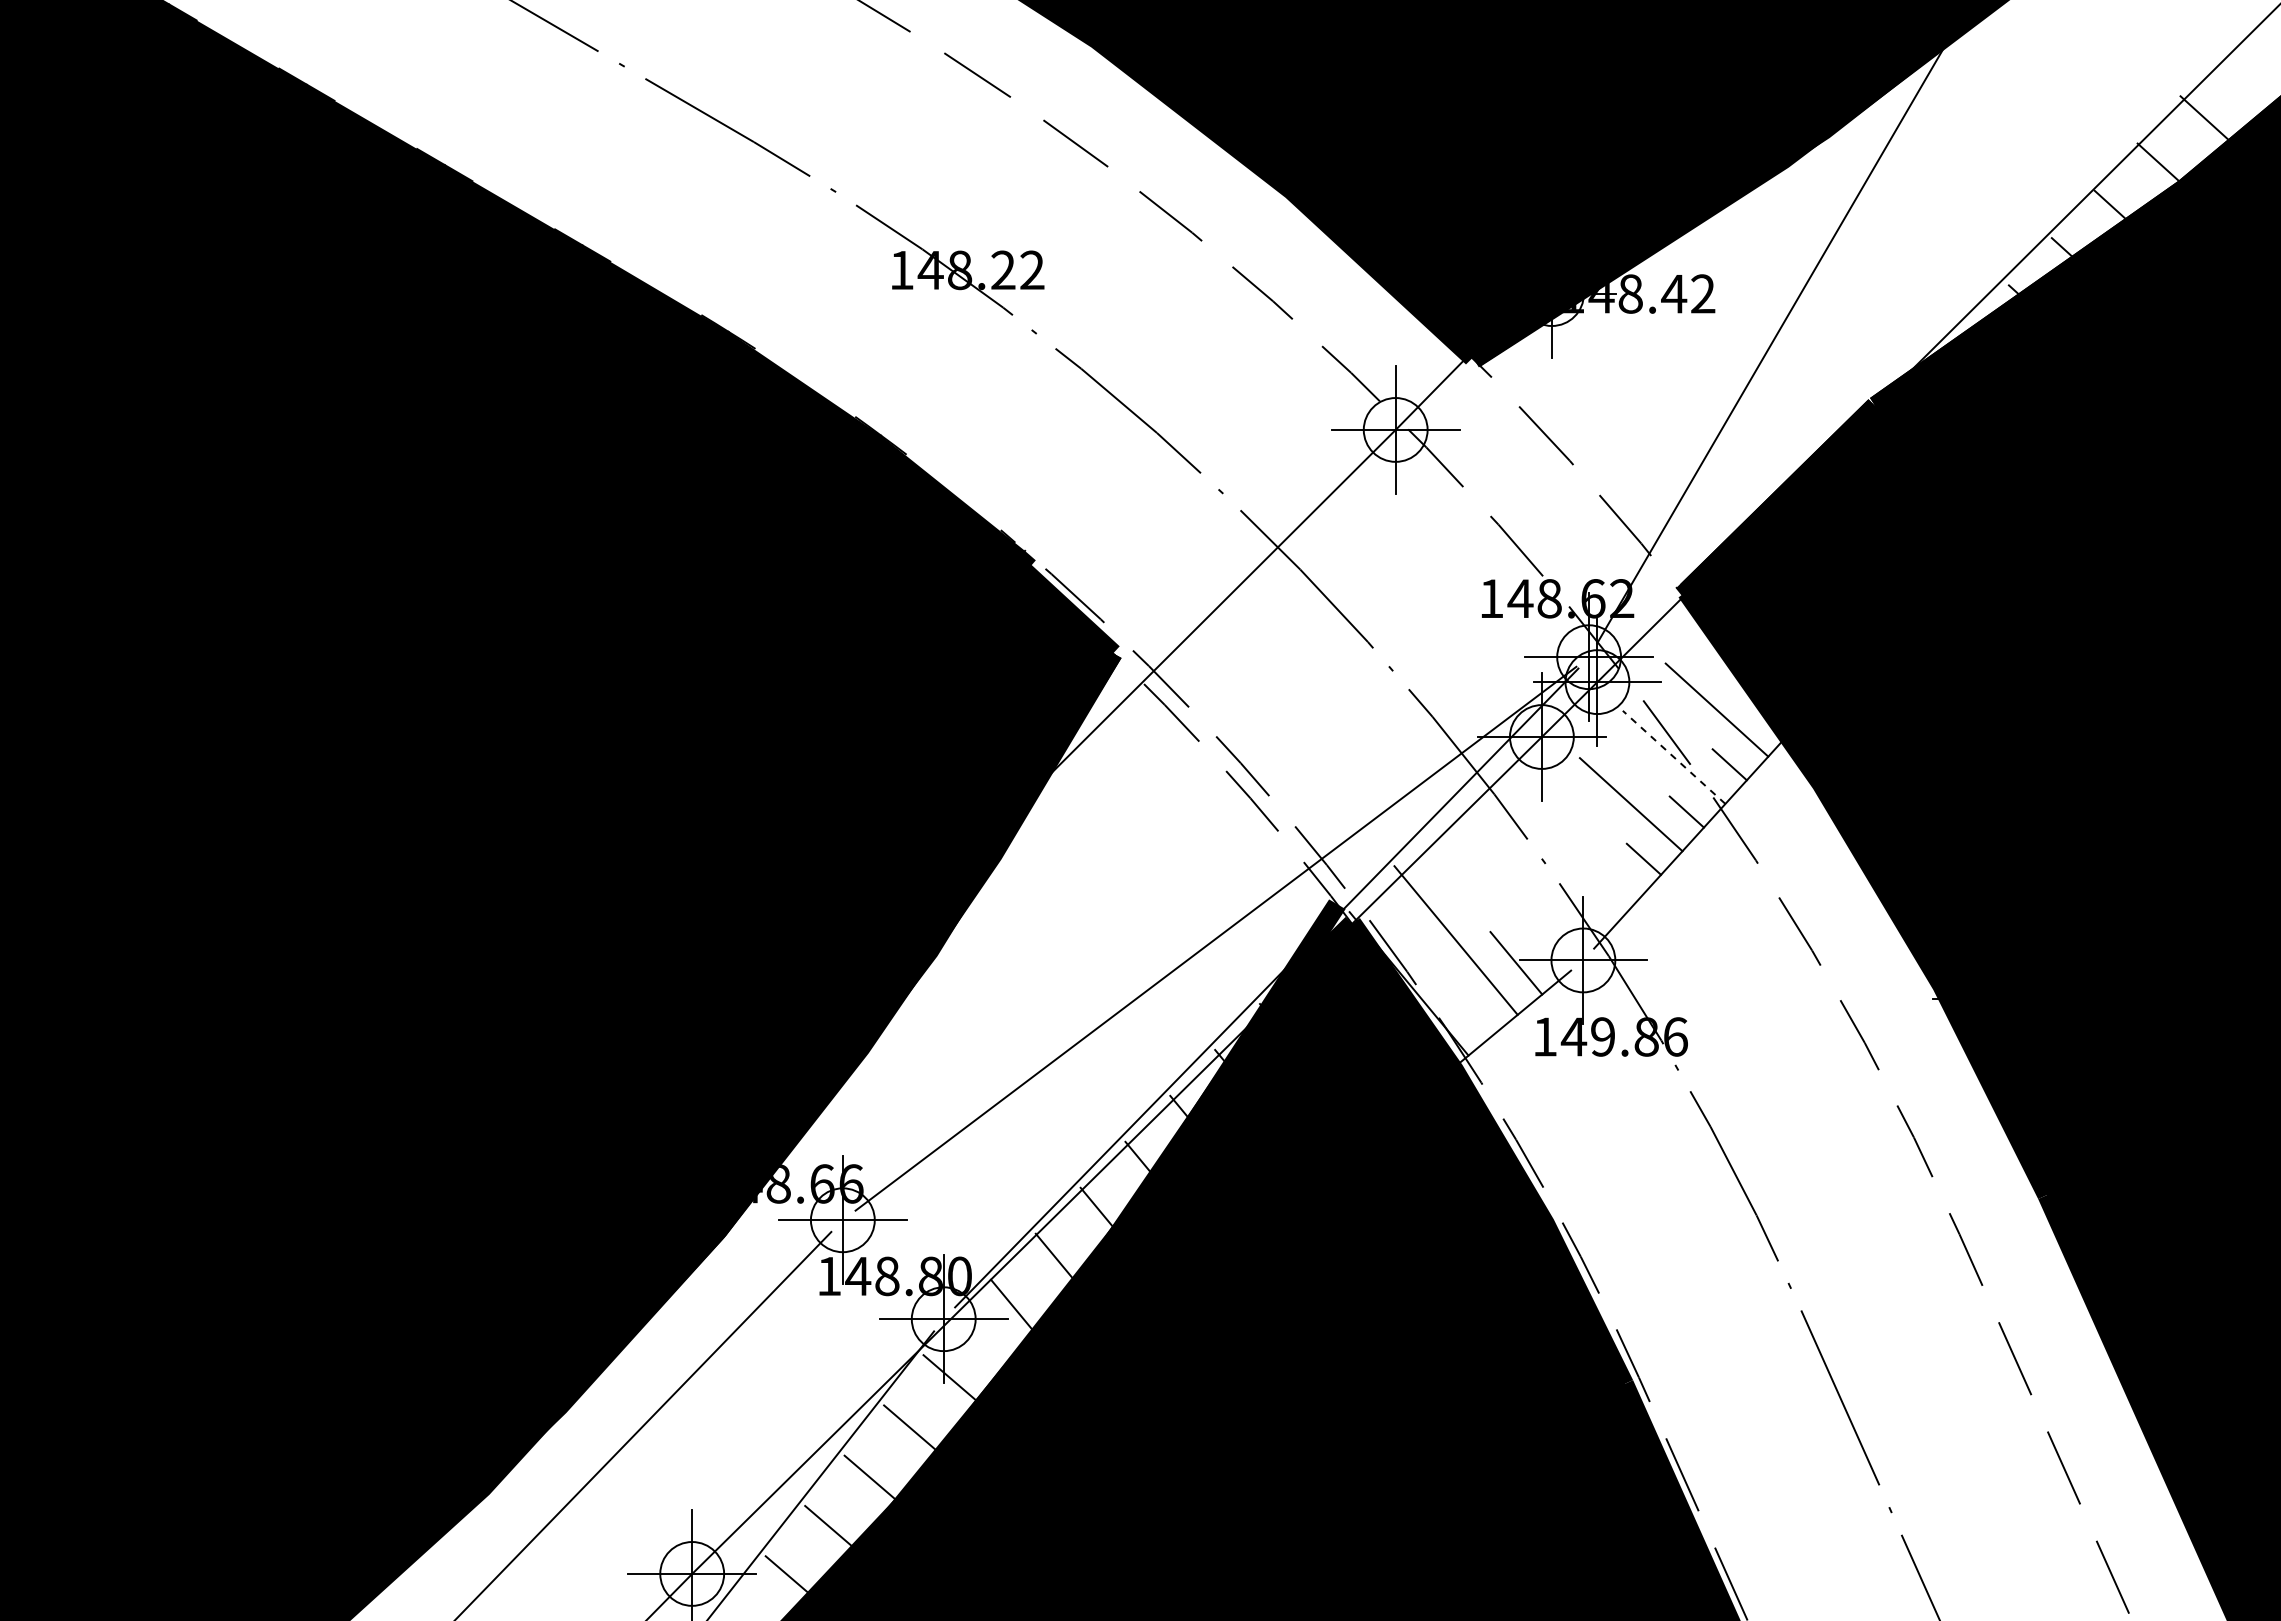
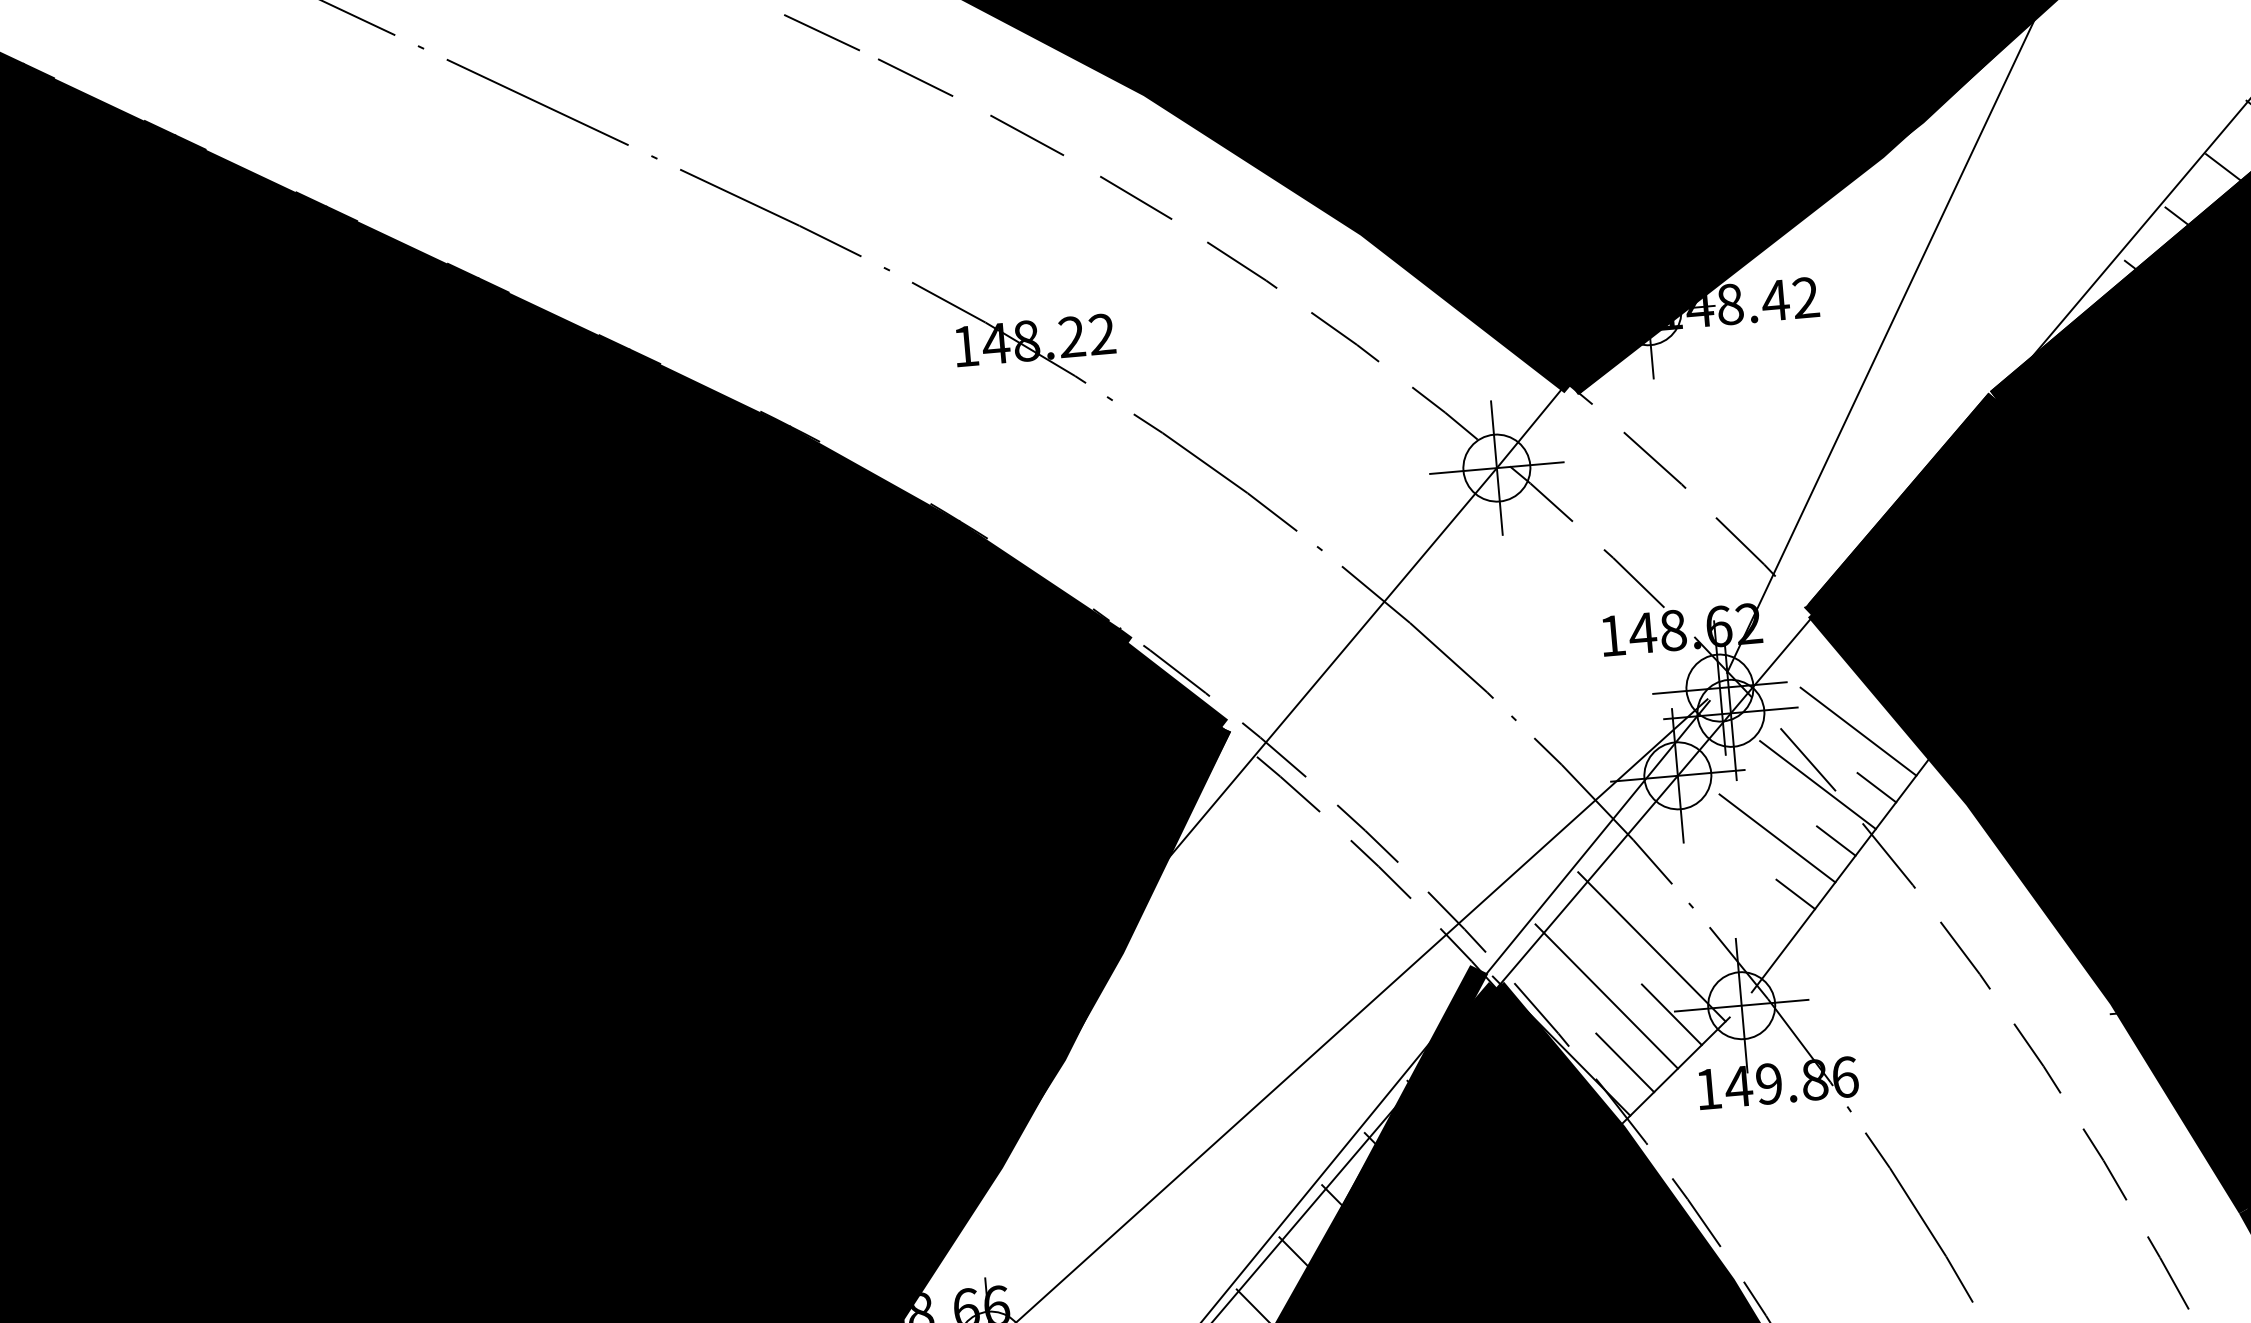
line: (1673, 757) -> (1817, 785), dashed -> solid
line: (1502, 897) -> (1651, 947), added
line: (1468, 1004) -> (1625, 1062), added

